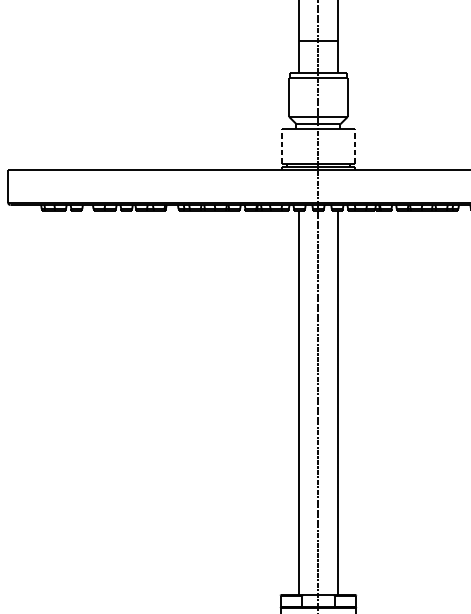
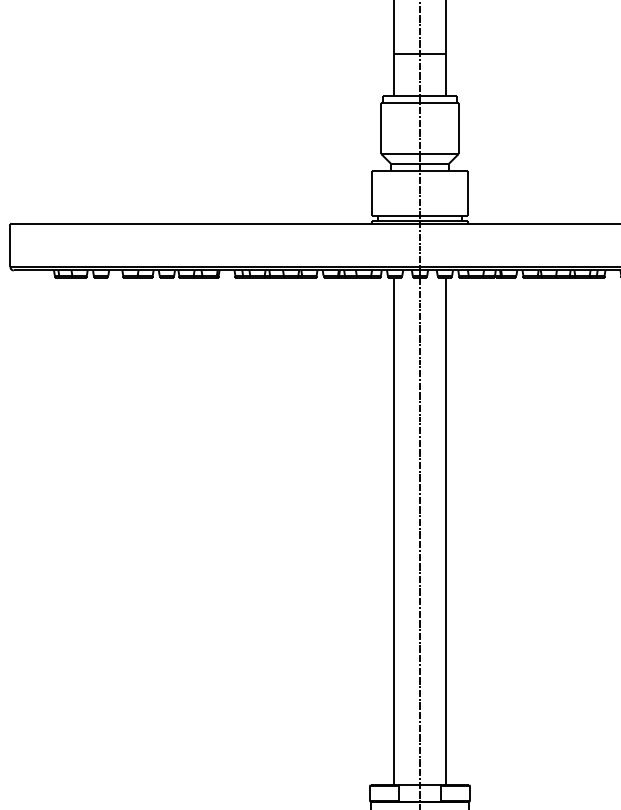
line: (281, 146) -> (371, 193), dashed -> solid
line: (355, 146) -> (468, 193), dashed -> solid

